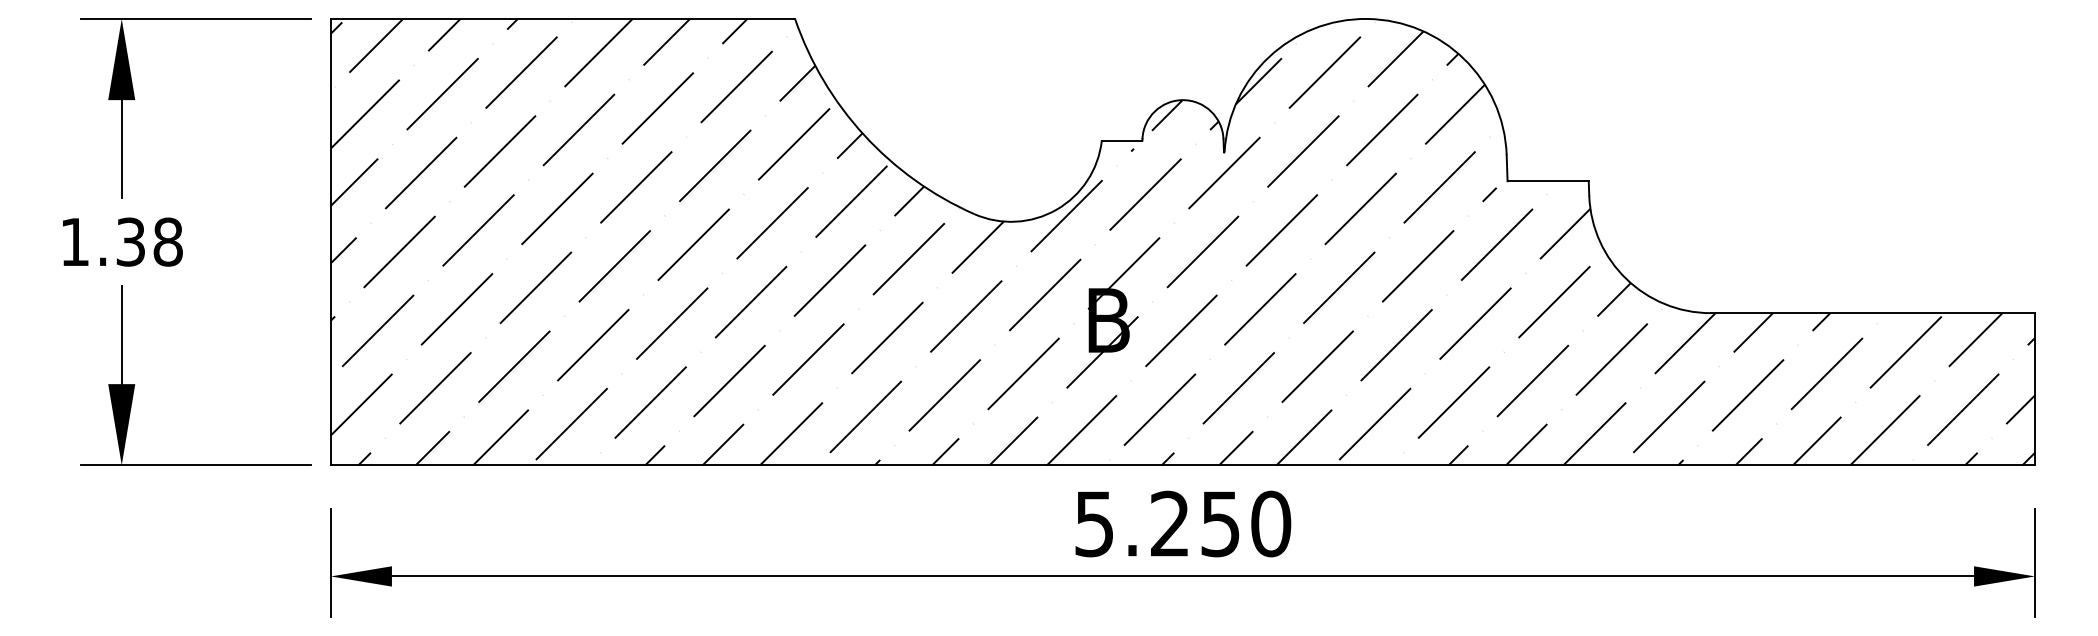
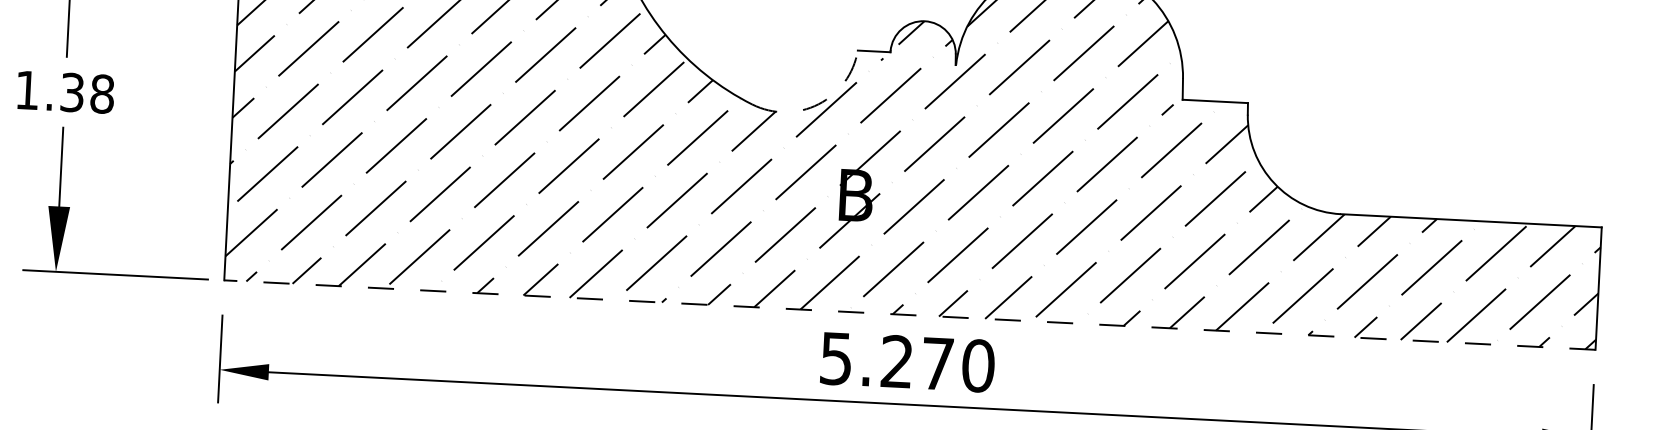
arc: (1056, 209) -> (818, 104), solid -> dashed
line: (1182, 465) -> (909, 315), solid -> dashed
text: (1220, 524) -> (937, 364), 5.250 -> 5.270

